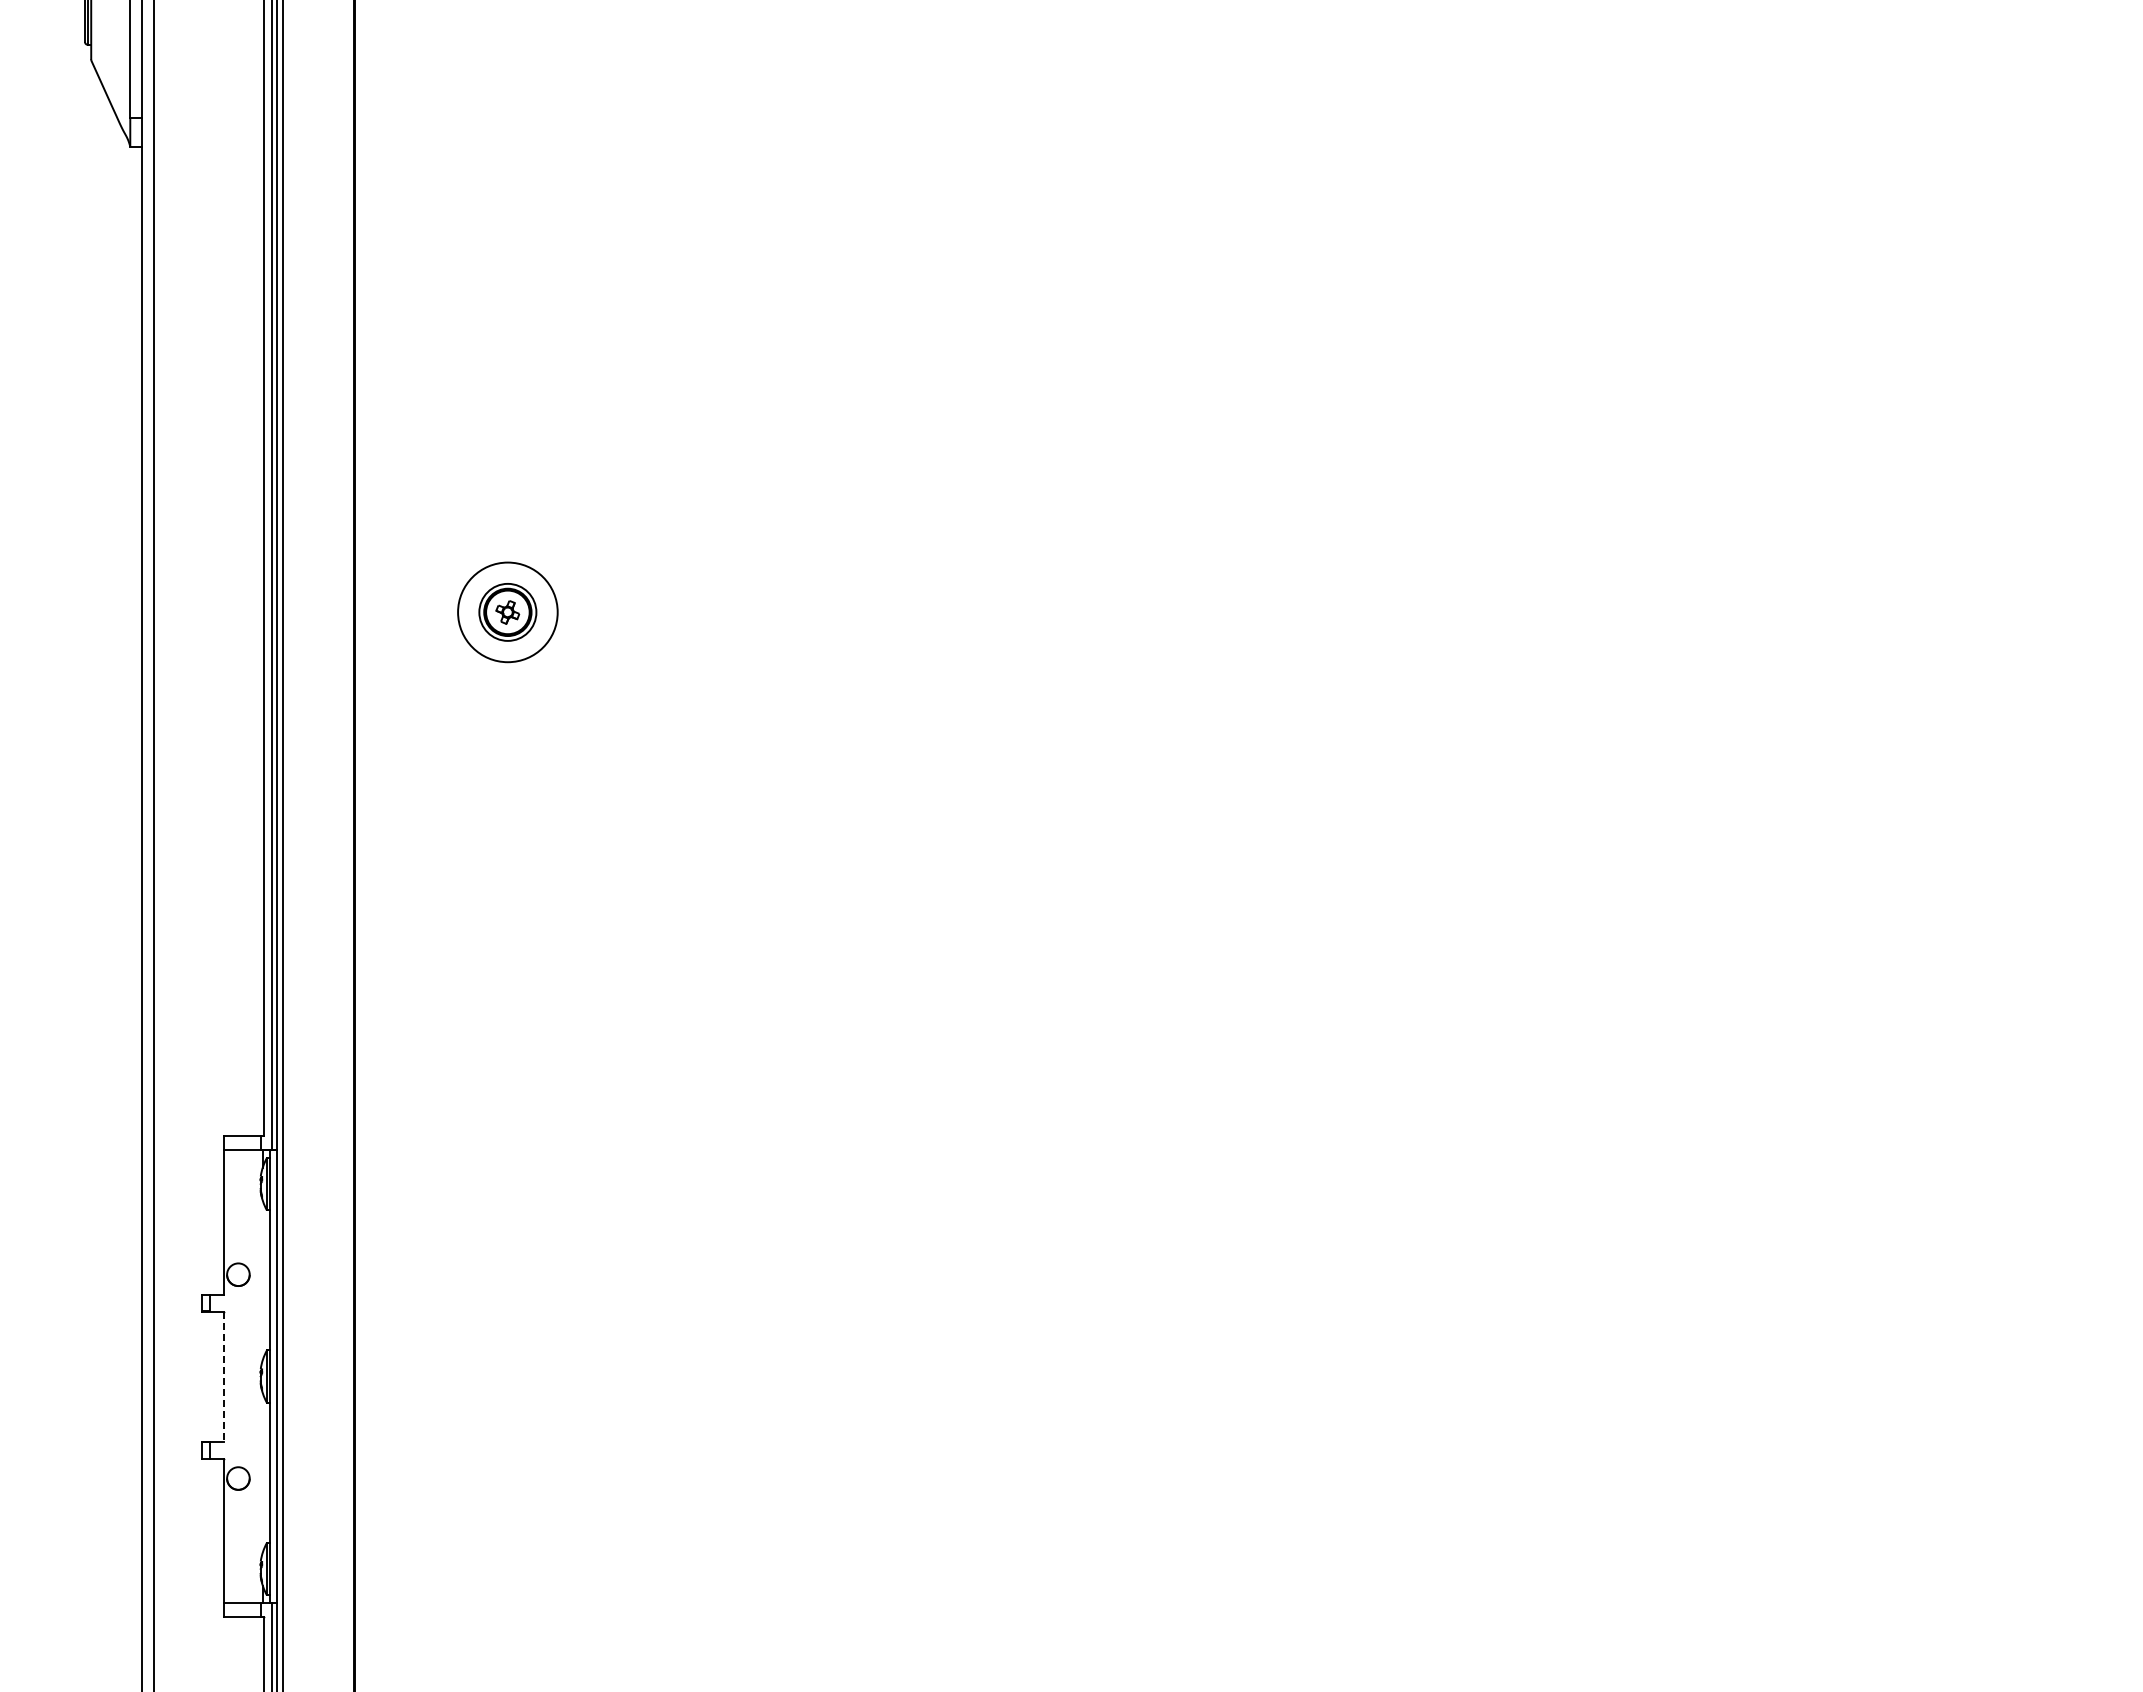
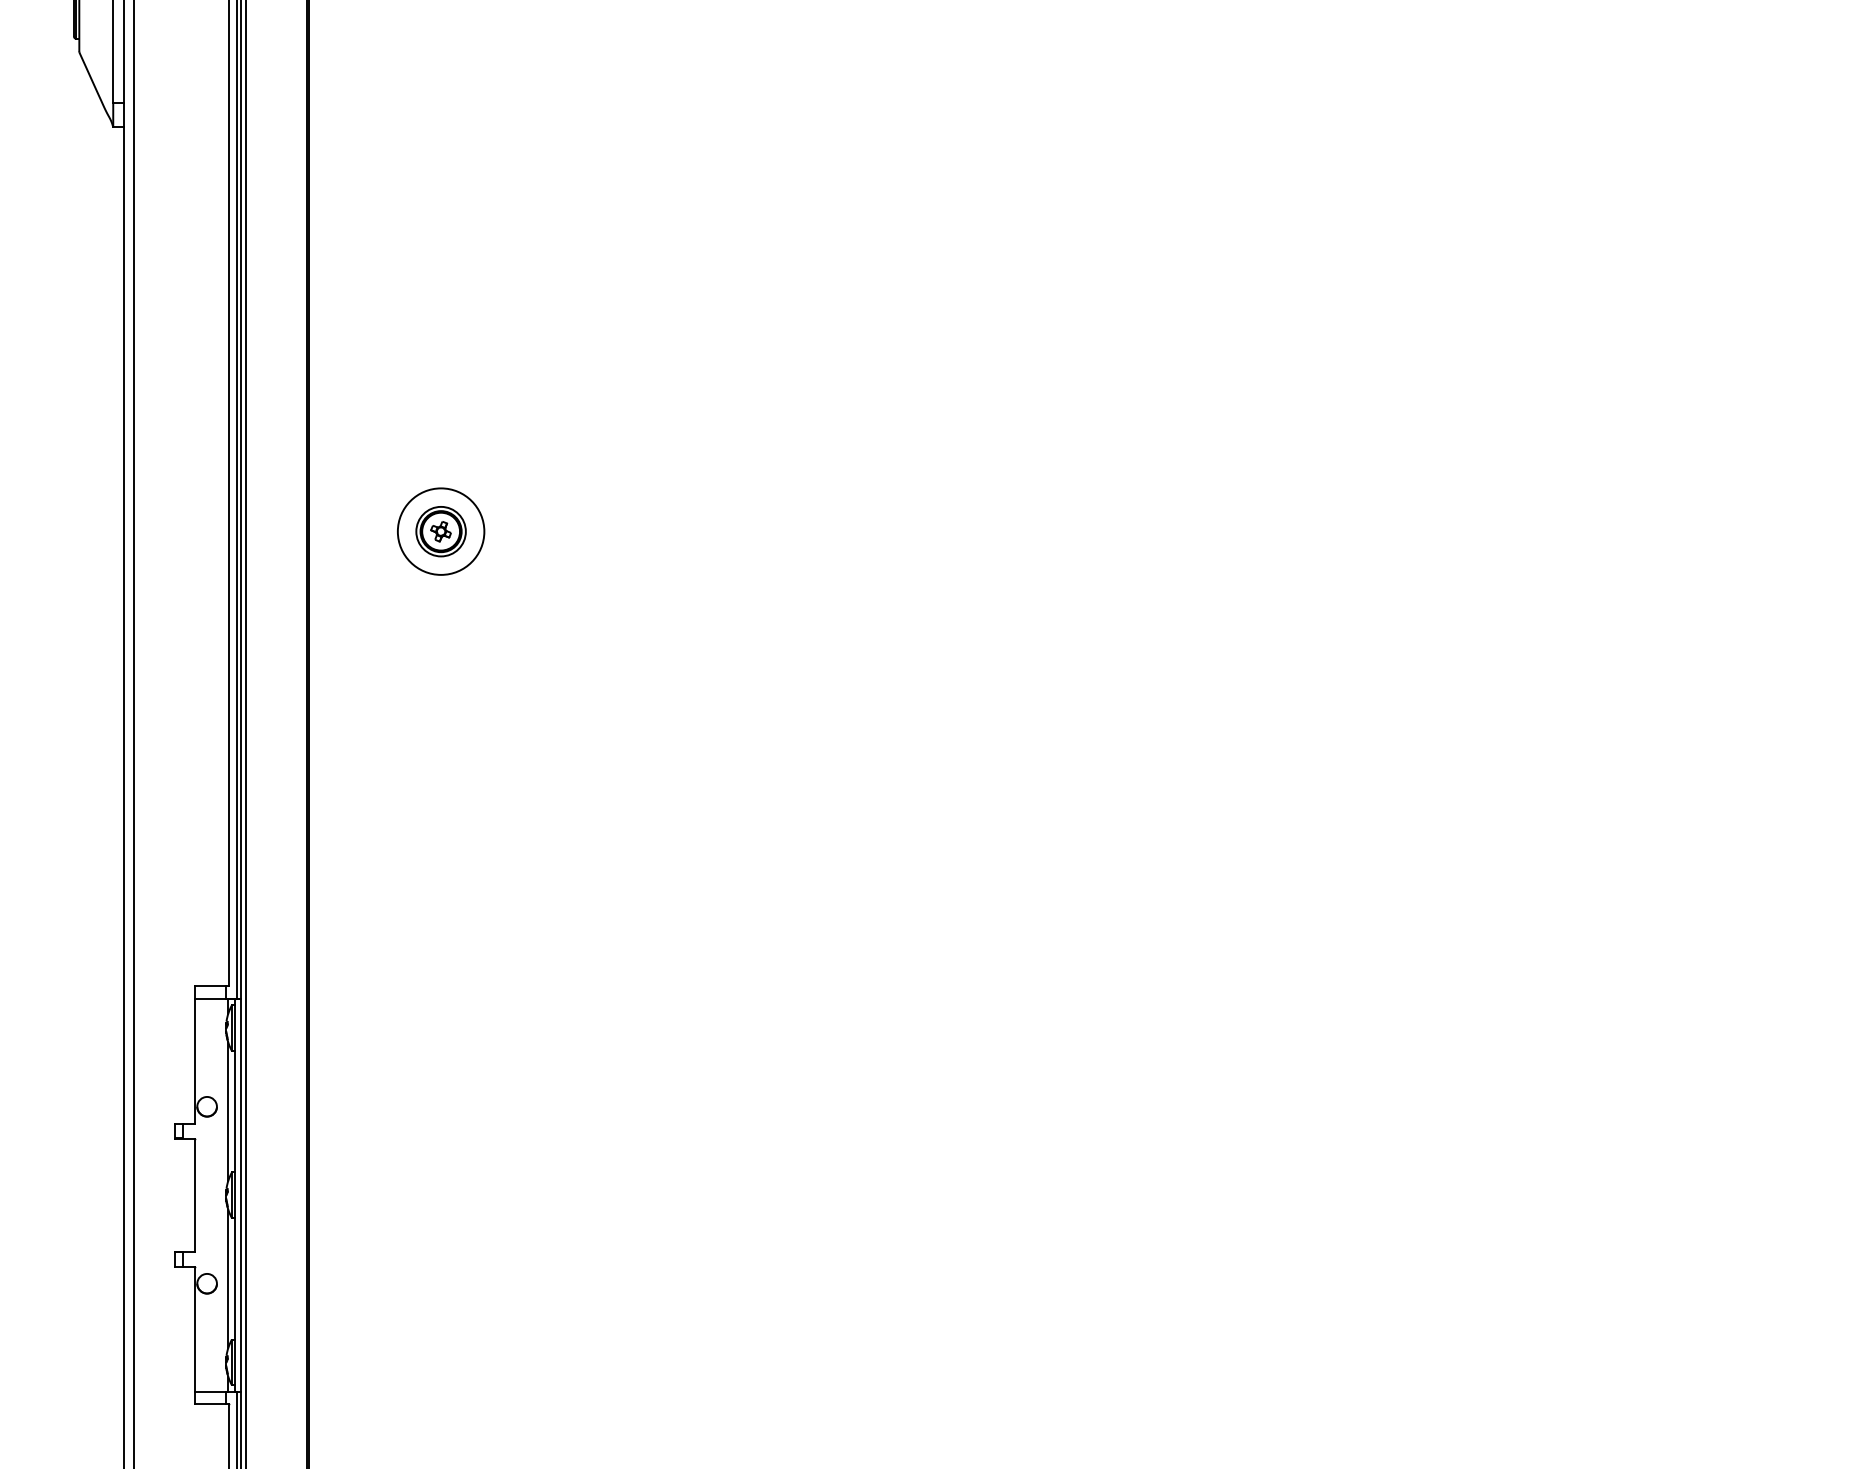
line: (262, 1280) -> (228, 1111), added
line: (224, 1377) -> (195, 1196), dashed -> solid
line: (262, 1472) -> (228, 1278), added

